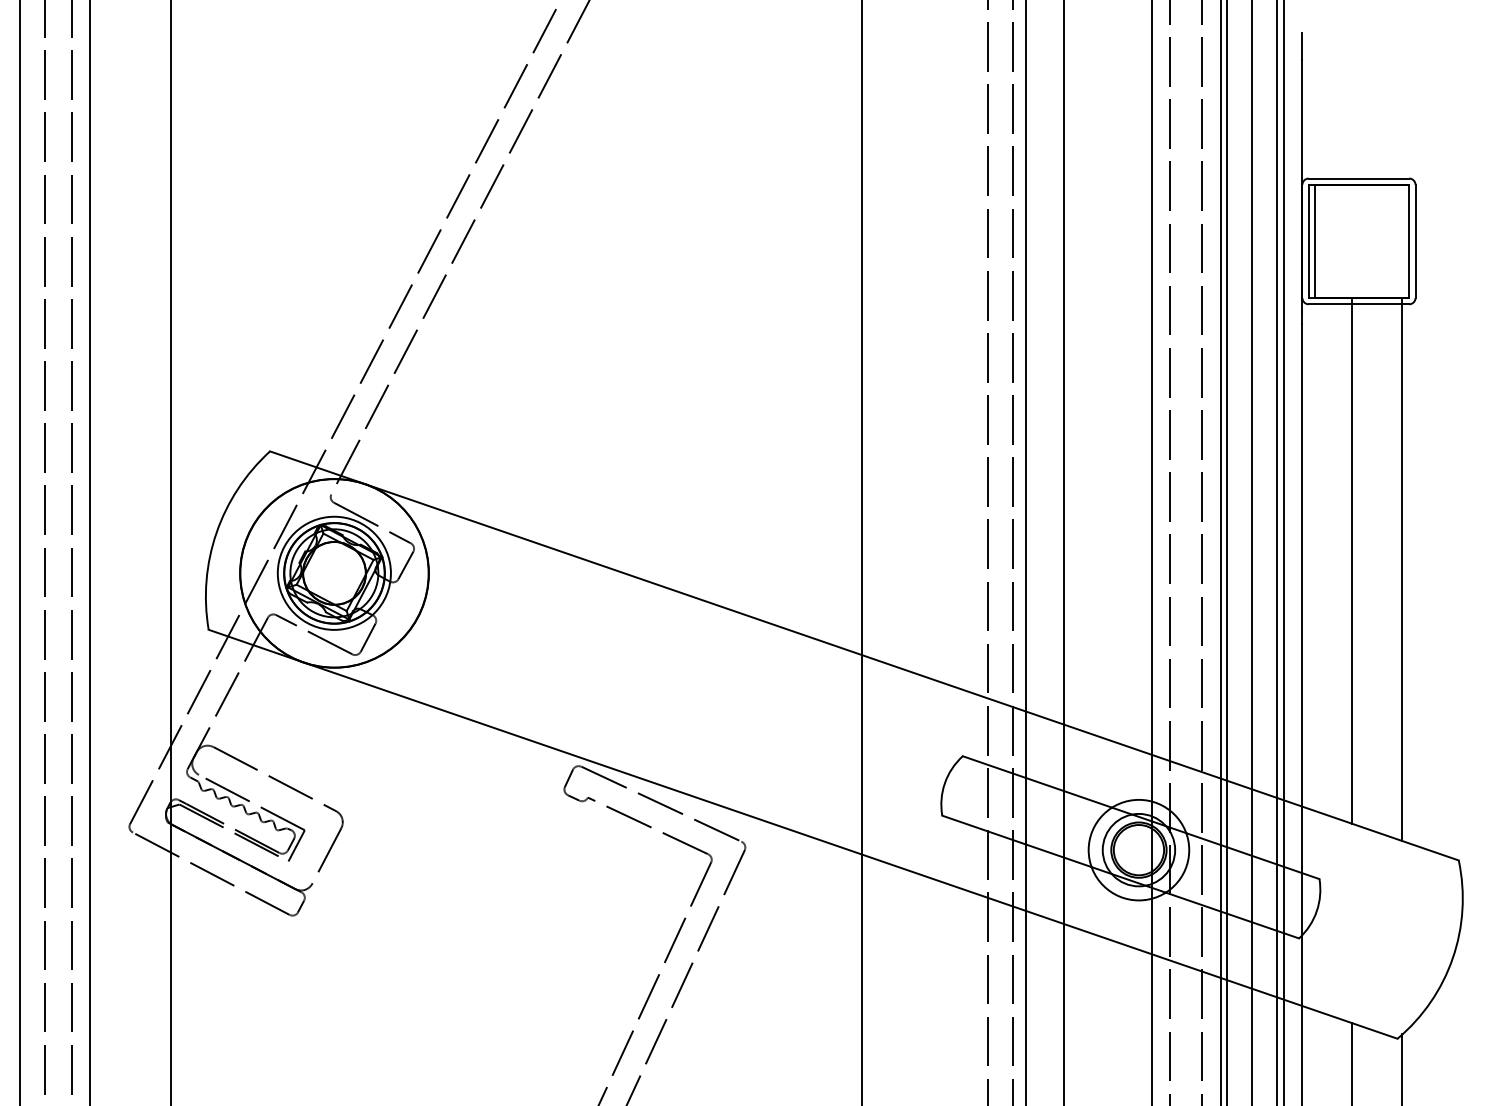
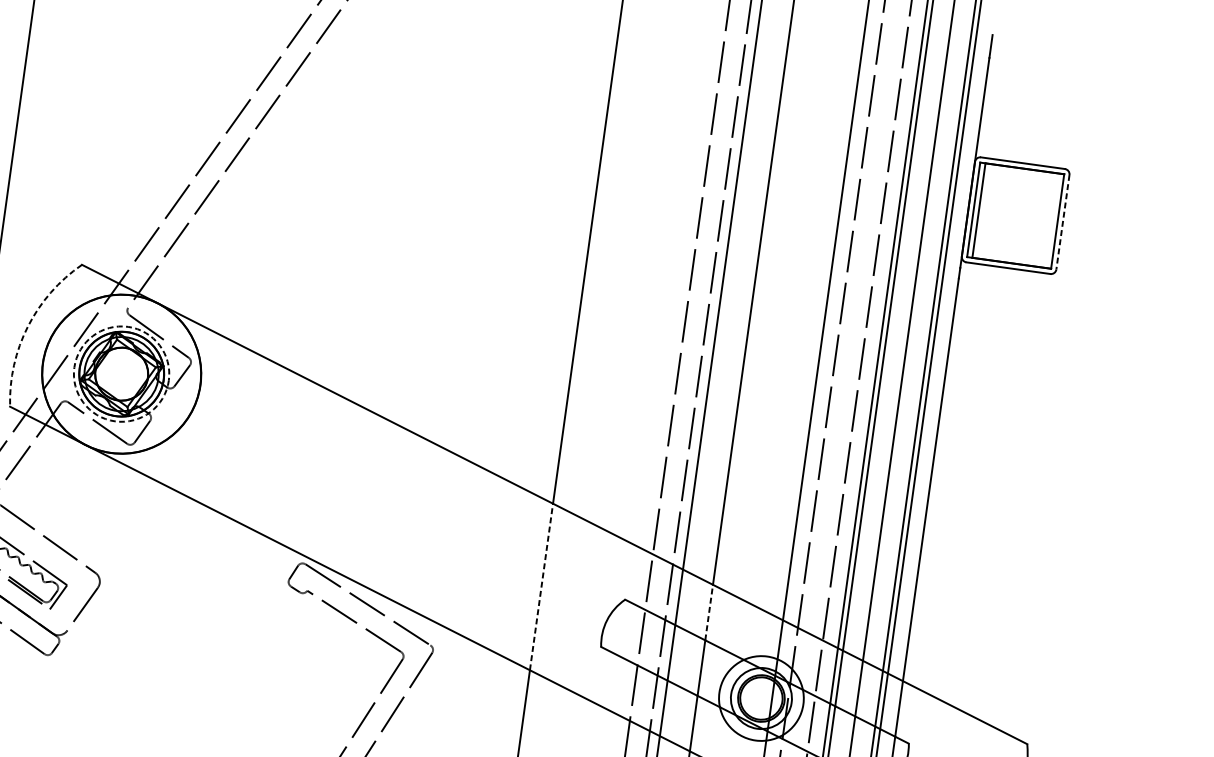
line: (1415, 241) -> (1062, 222), solid -> dashed
arc: (216, 532) -> (27, 326), solid -> dashed
line: (1352, 560) -> (973, 481), removed
line: (1402, 569) -> (1014, 494), removed
circle: (333, 572) -> (120, 373), solid -> dashed
line: (862, 754) -> (541, 586), solid -> dashed
line: (1063, 757) -> (709, 612), solid -> dashed

